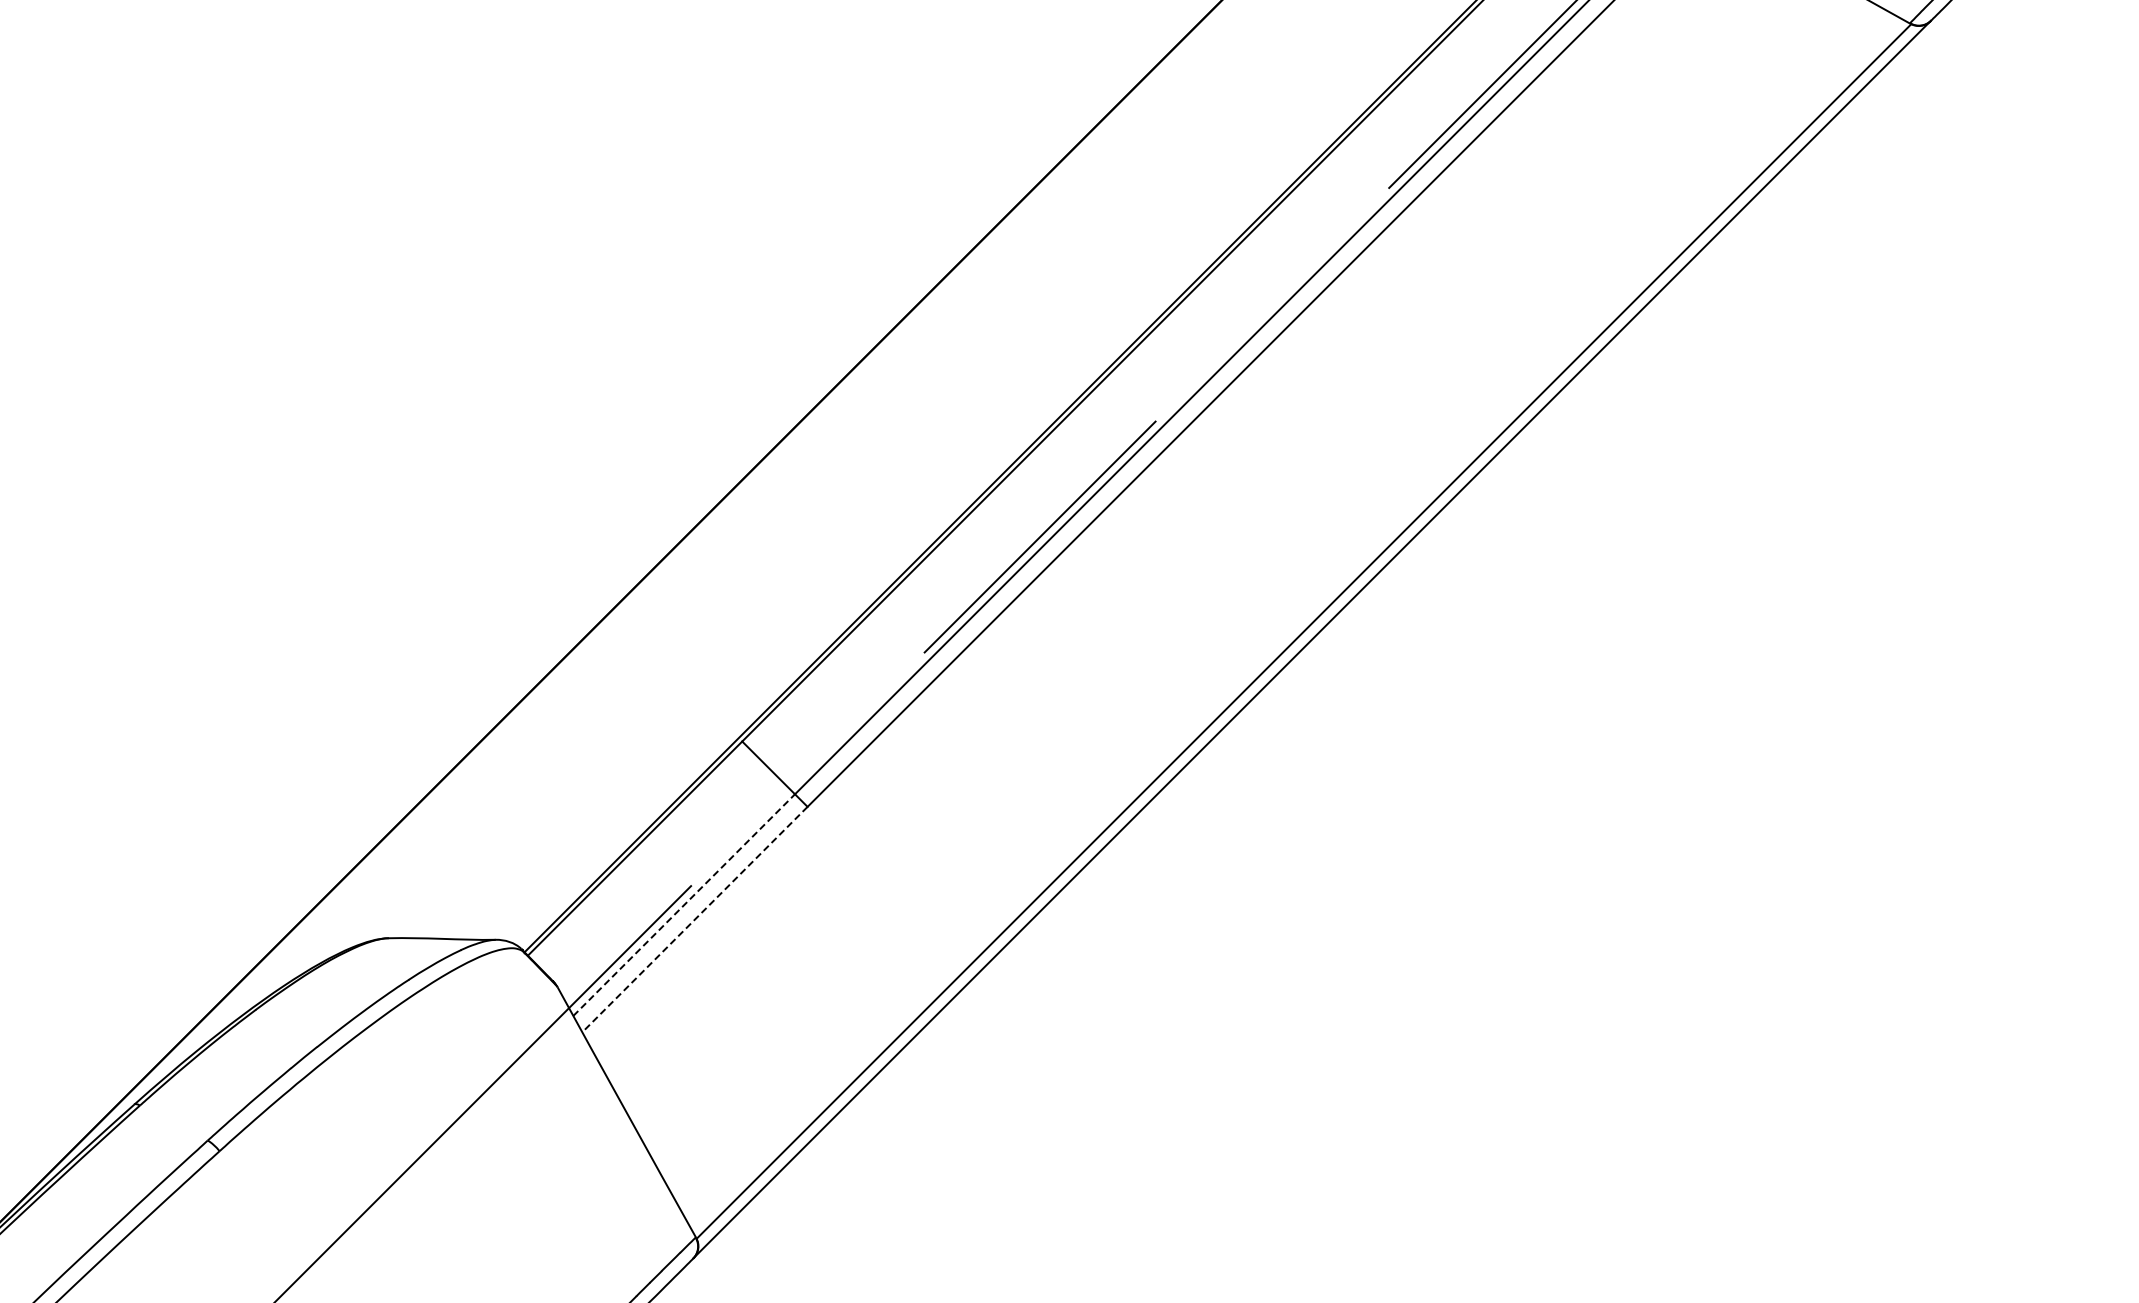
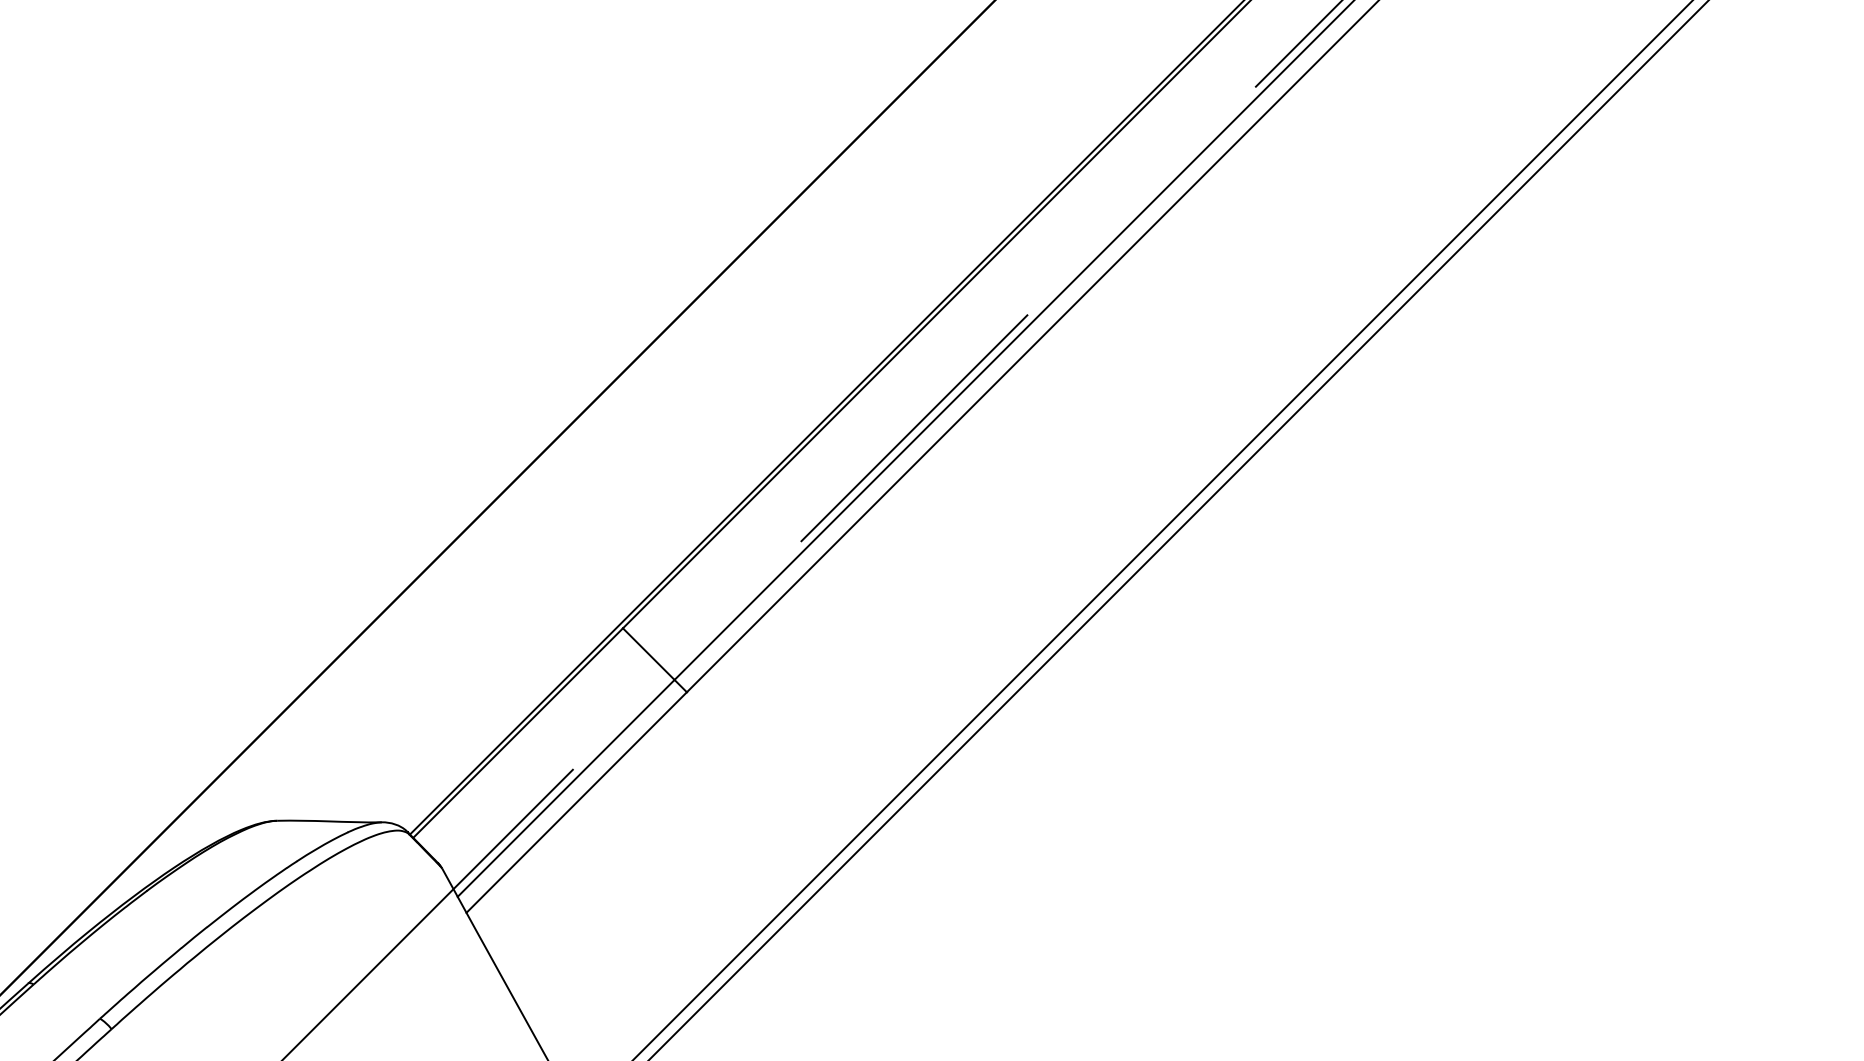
line: (684, 905) -> (566, 788), dashed -> solid
line: (694, 919) -> (576, 802), dashed -> solid

